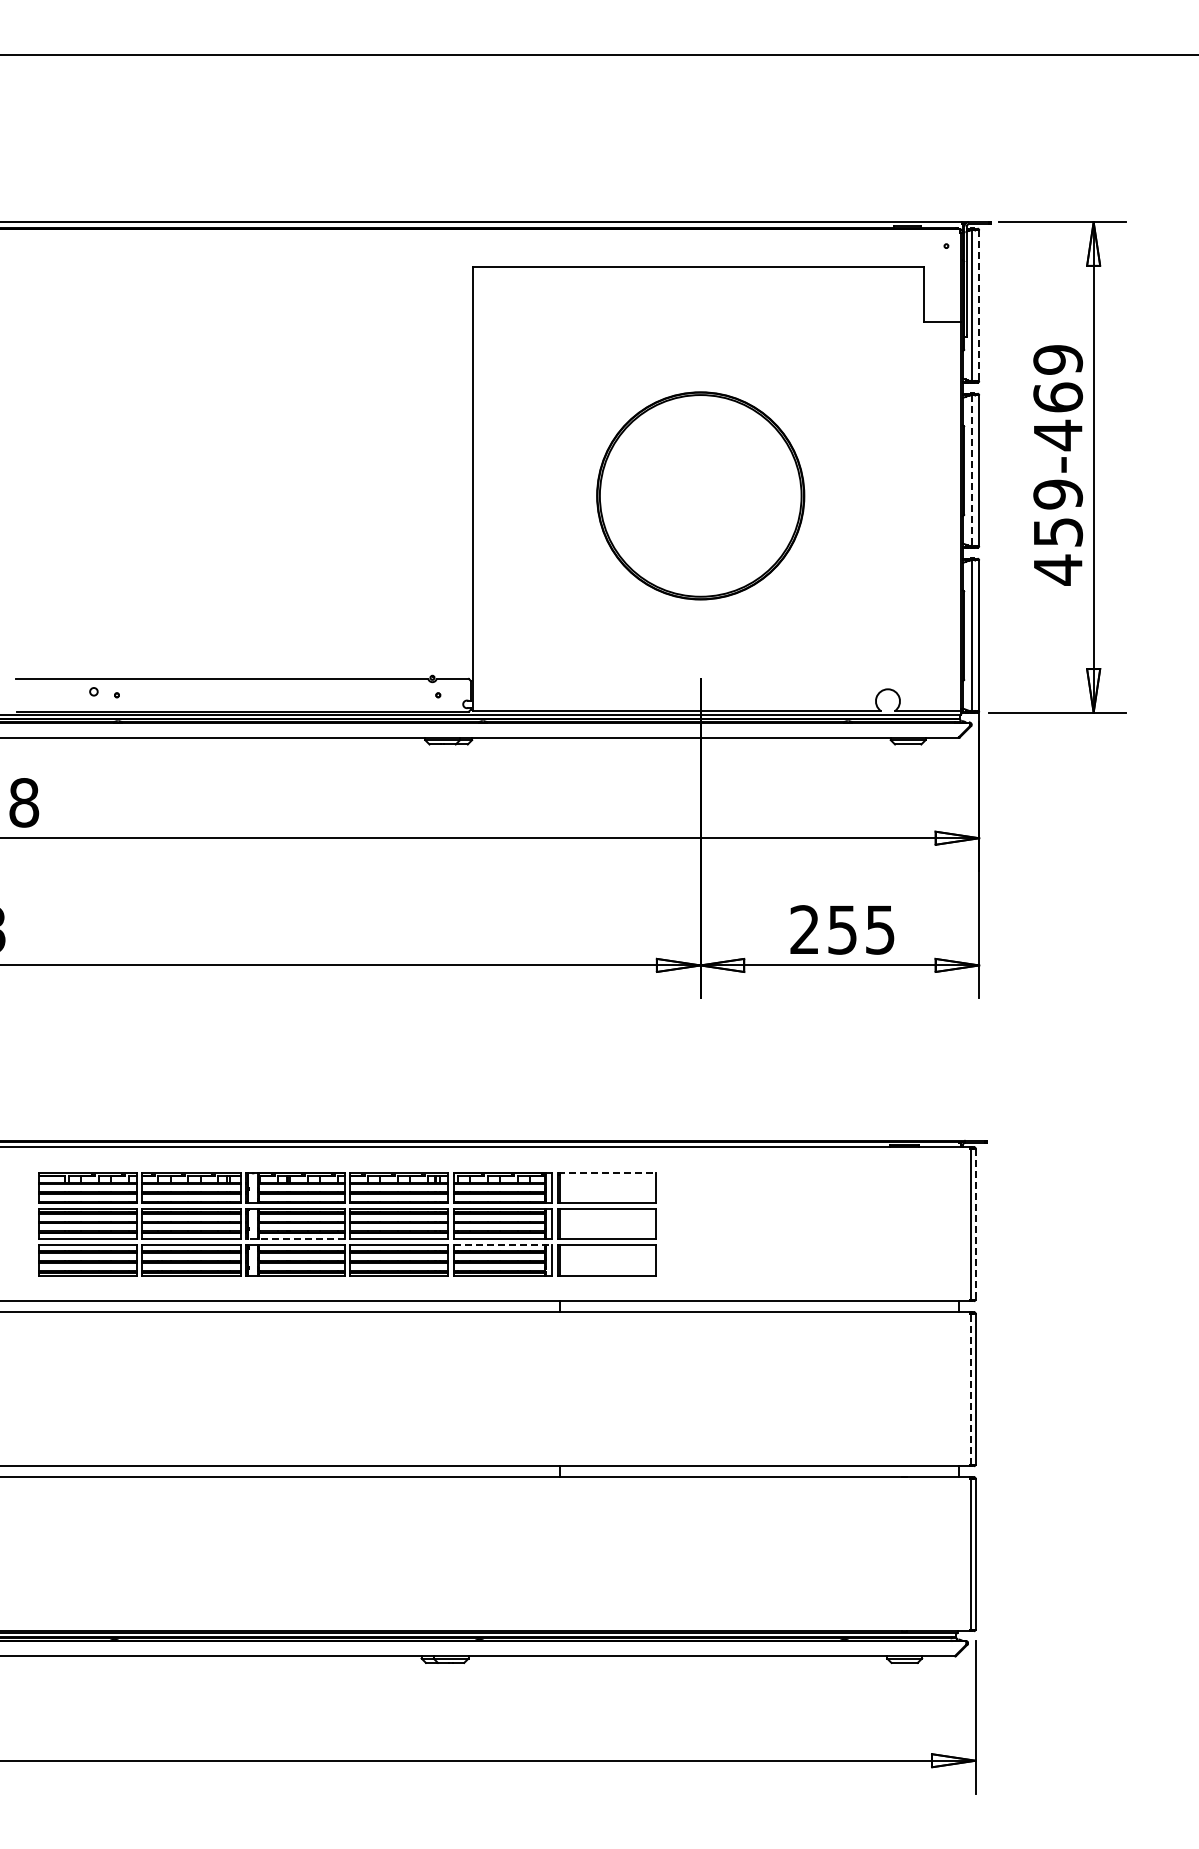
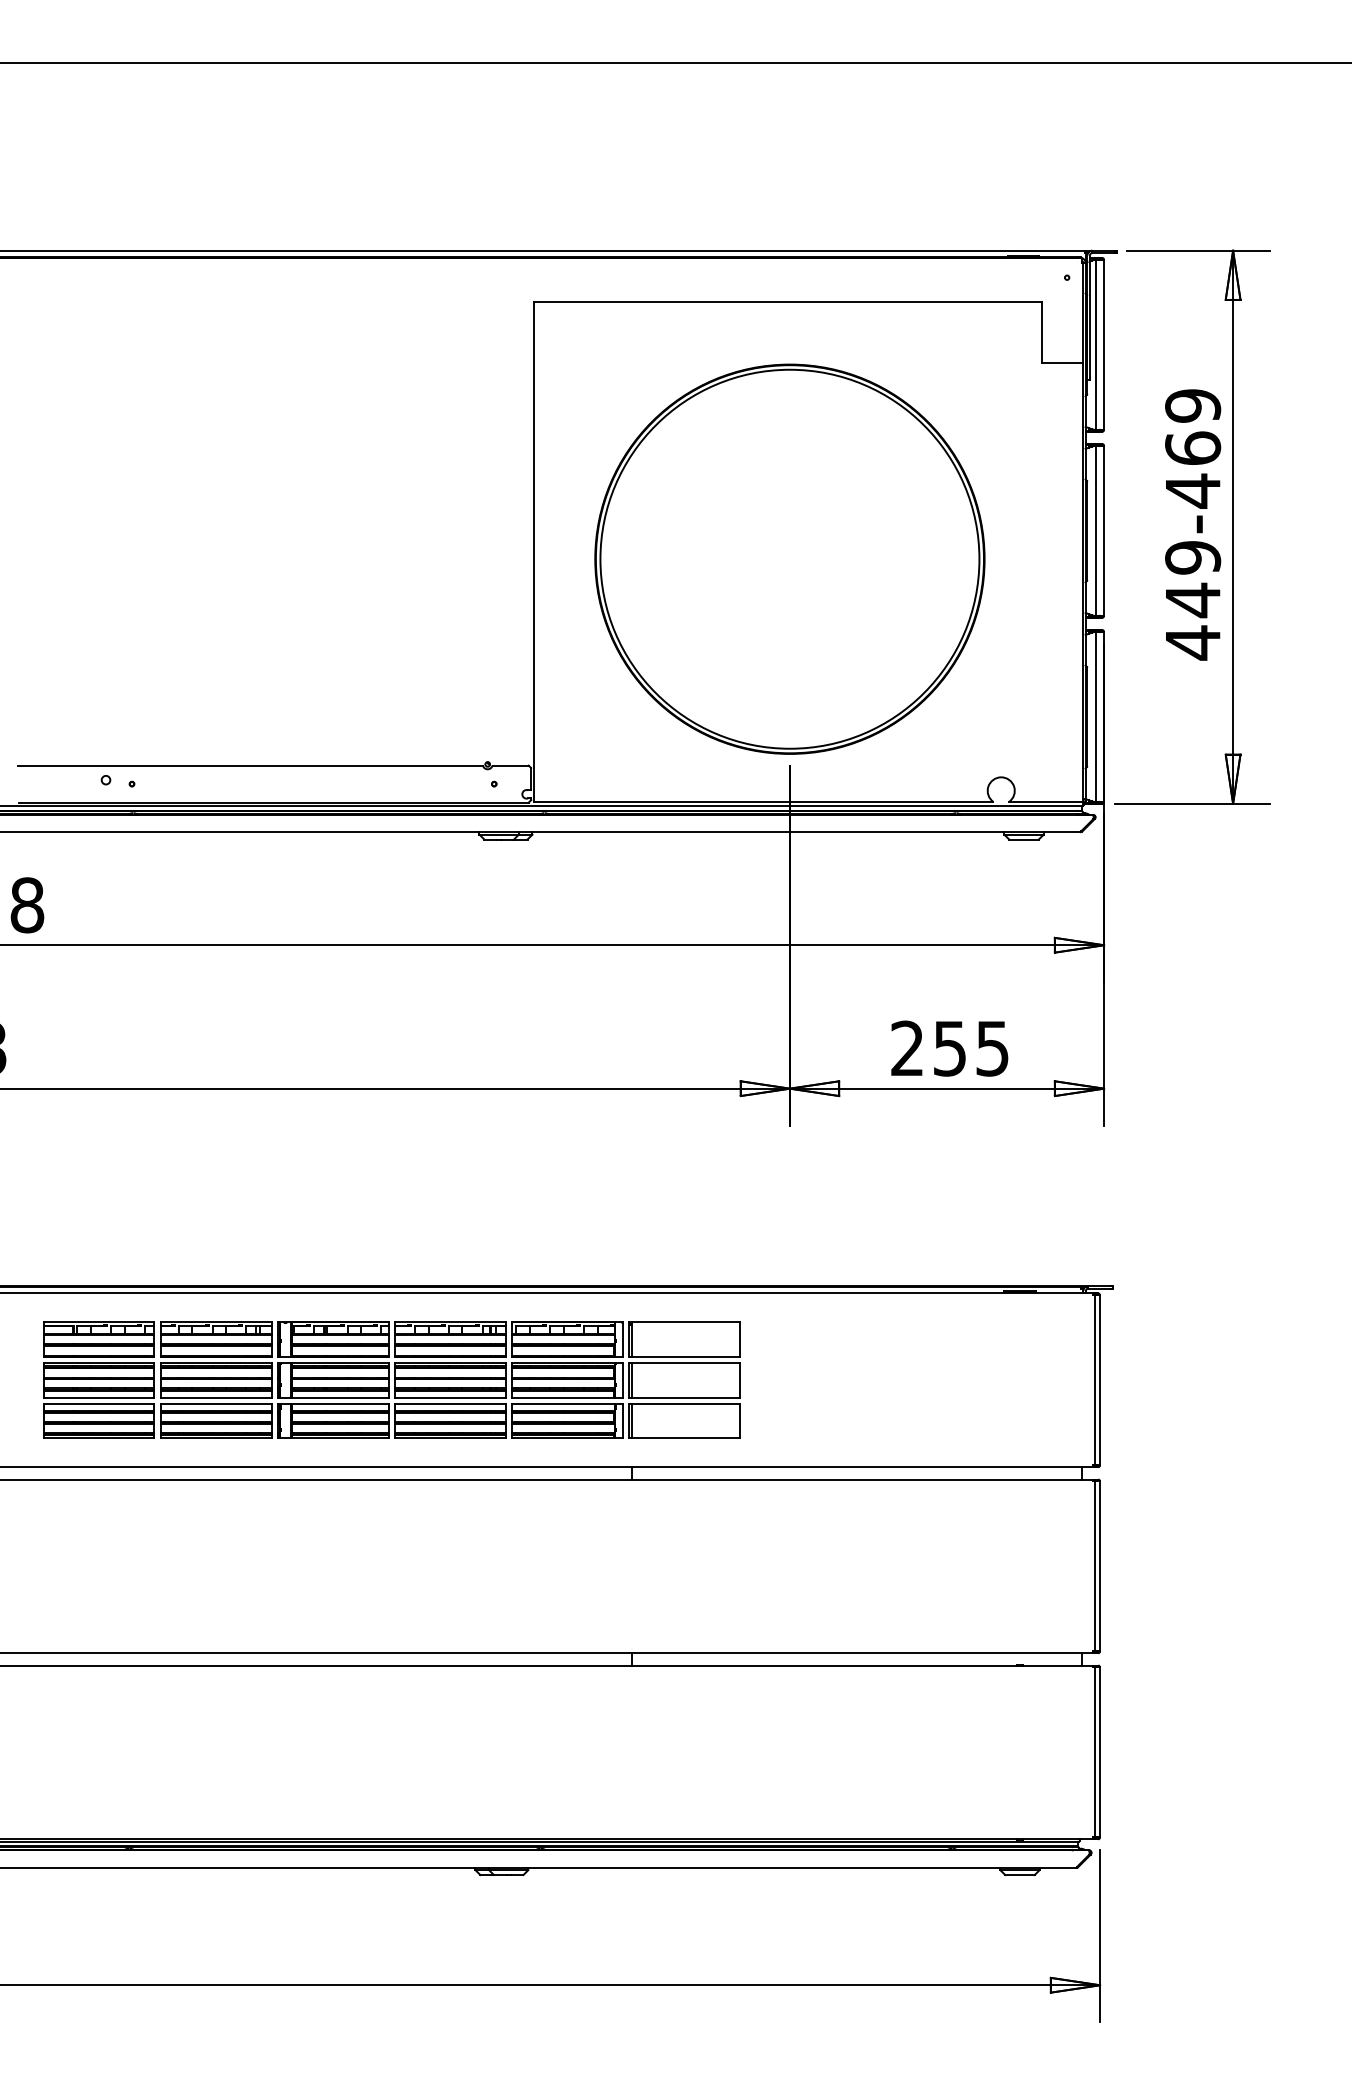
line: (979, 306) -> (1104, 345), dashed -> solid
line: (971, 471) -> (1095, 531), dashed -> solid
part: (700, 495) -> (789, 558), size x1.67
text: (1058, 532) -> (1193, 600), 459-469 -> 449-469
line: (607, 1172) -> (685, 1322), dashed -> solid
line: (975, 1224) -> (1099, 1380), dashed -> solid
line: (294, 1239) -> (332, 1397), dashed -> solid
line: (503, 1244) -> (567, 1403), dashed -> solid
line: (971, 1388) -> (1095, 1565), dashed -> solid

